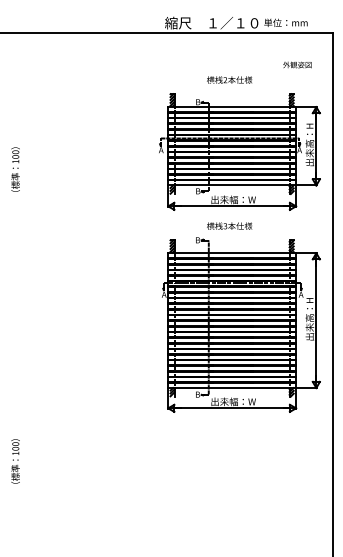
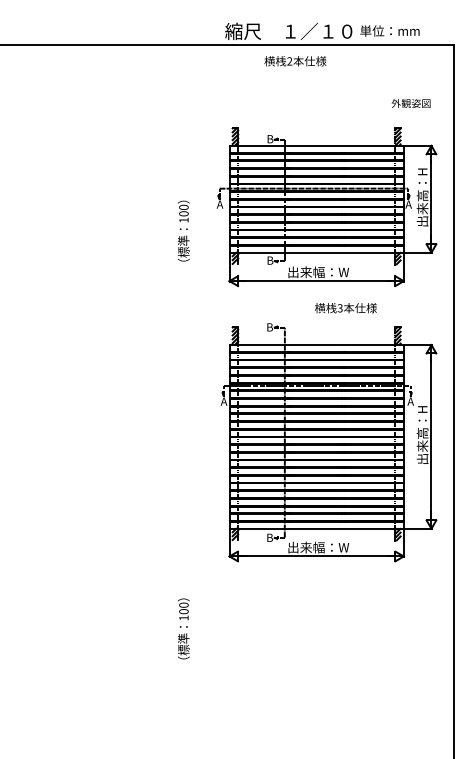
text: (297, 64) -> (411, 102), moved
text: (229, 79) -> (295, 60), moved
text: (15, 169) -> (183, 230), moved
text: (229, 225) -> (345, 307), moved
text: (15, 461) -> (183, 628), moved

